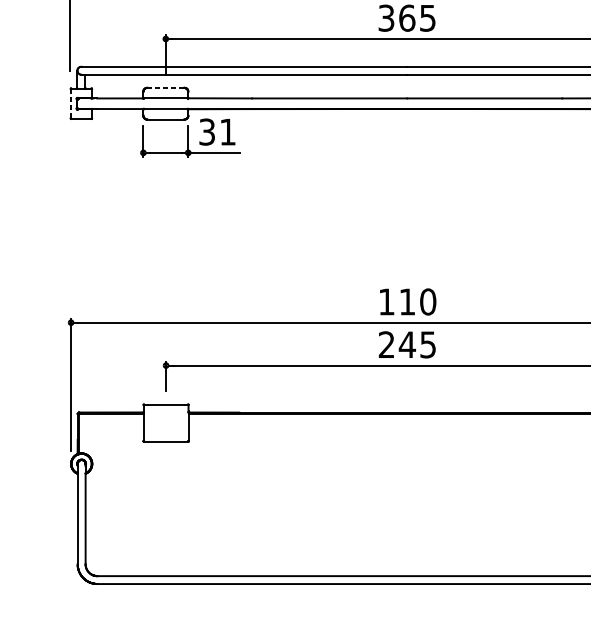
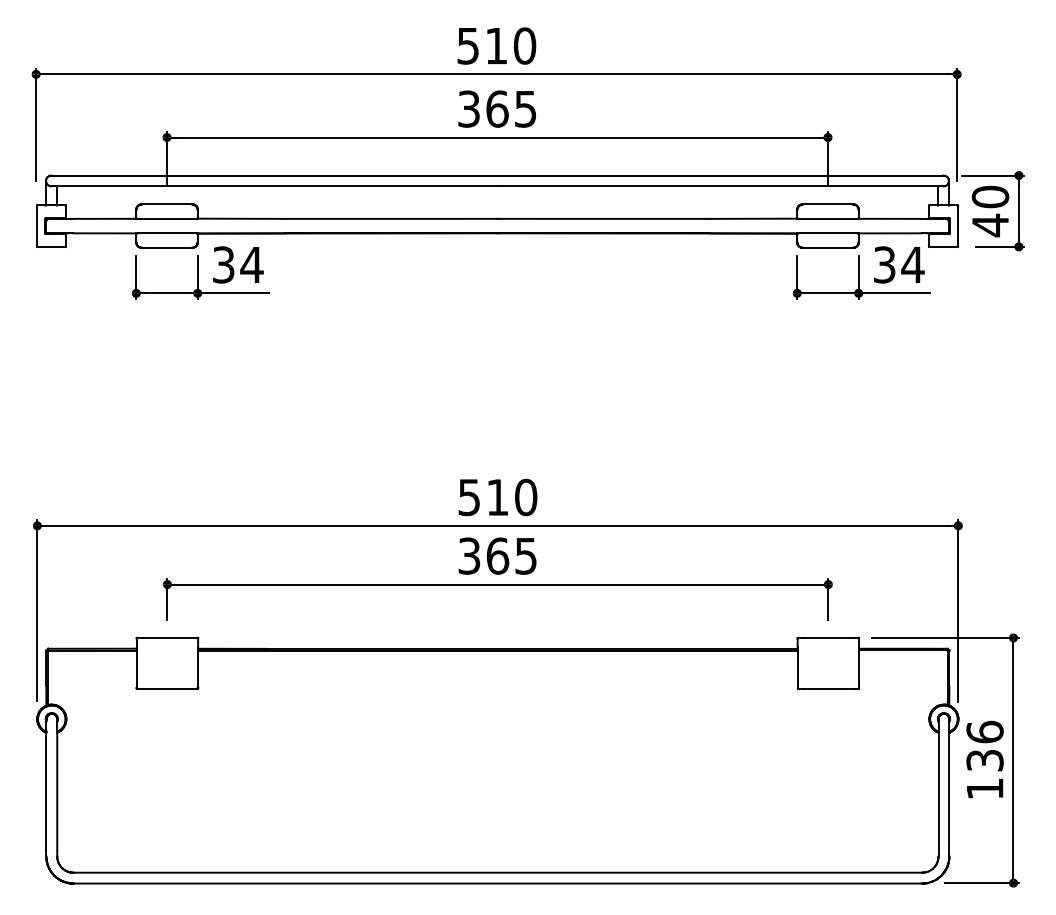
line: (165, 87) -> (166, 204), dashed -> solid
line: (71, 103) -> (37, 225), dashed -> solid
text: (227, 131) -> (251, 264), 31 -> 34
text: (386, 302) -> (468, 497), 110 -> 510
text: (397, 344) -> (483, 555), 245 -> 365

